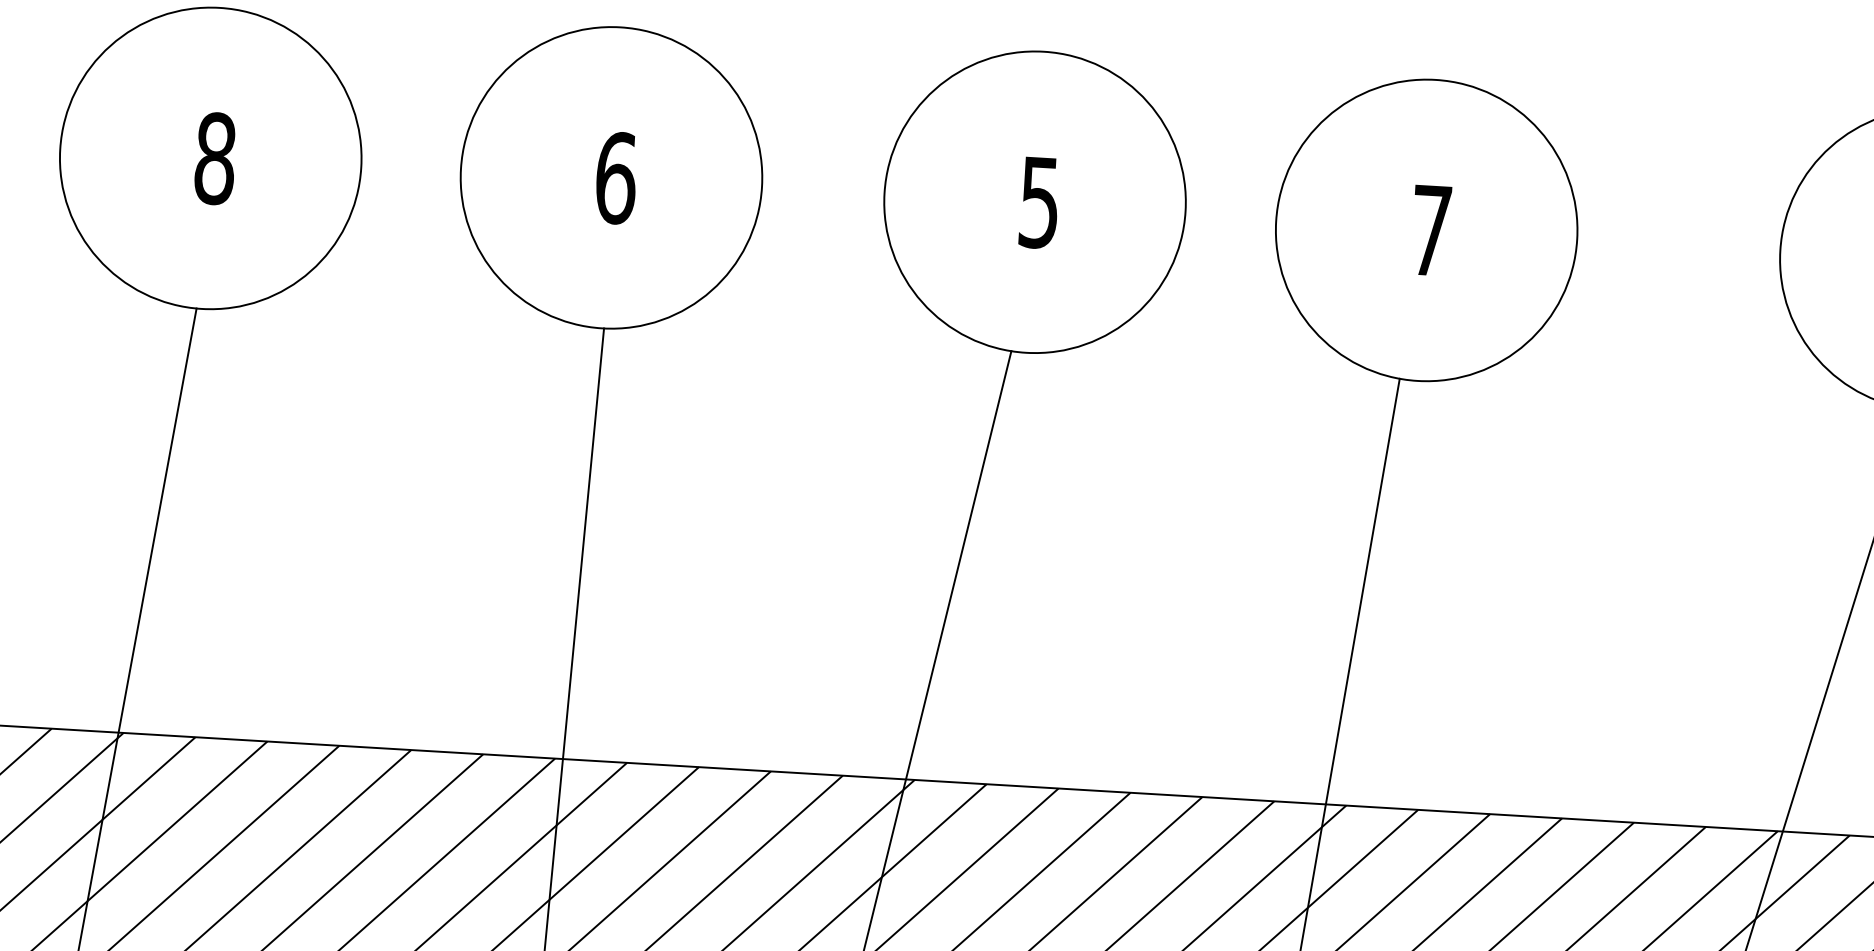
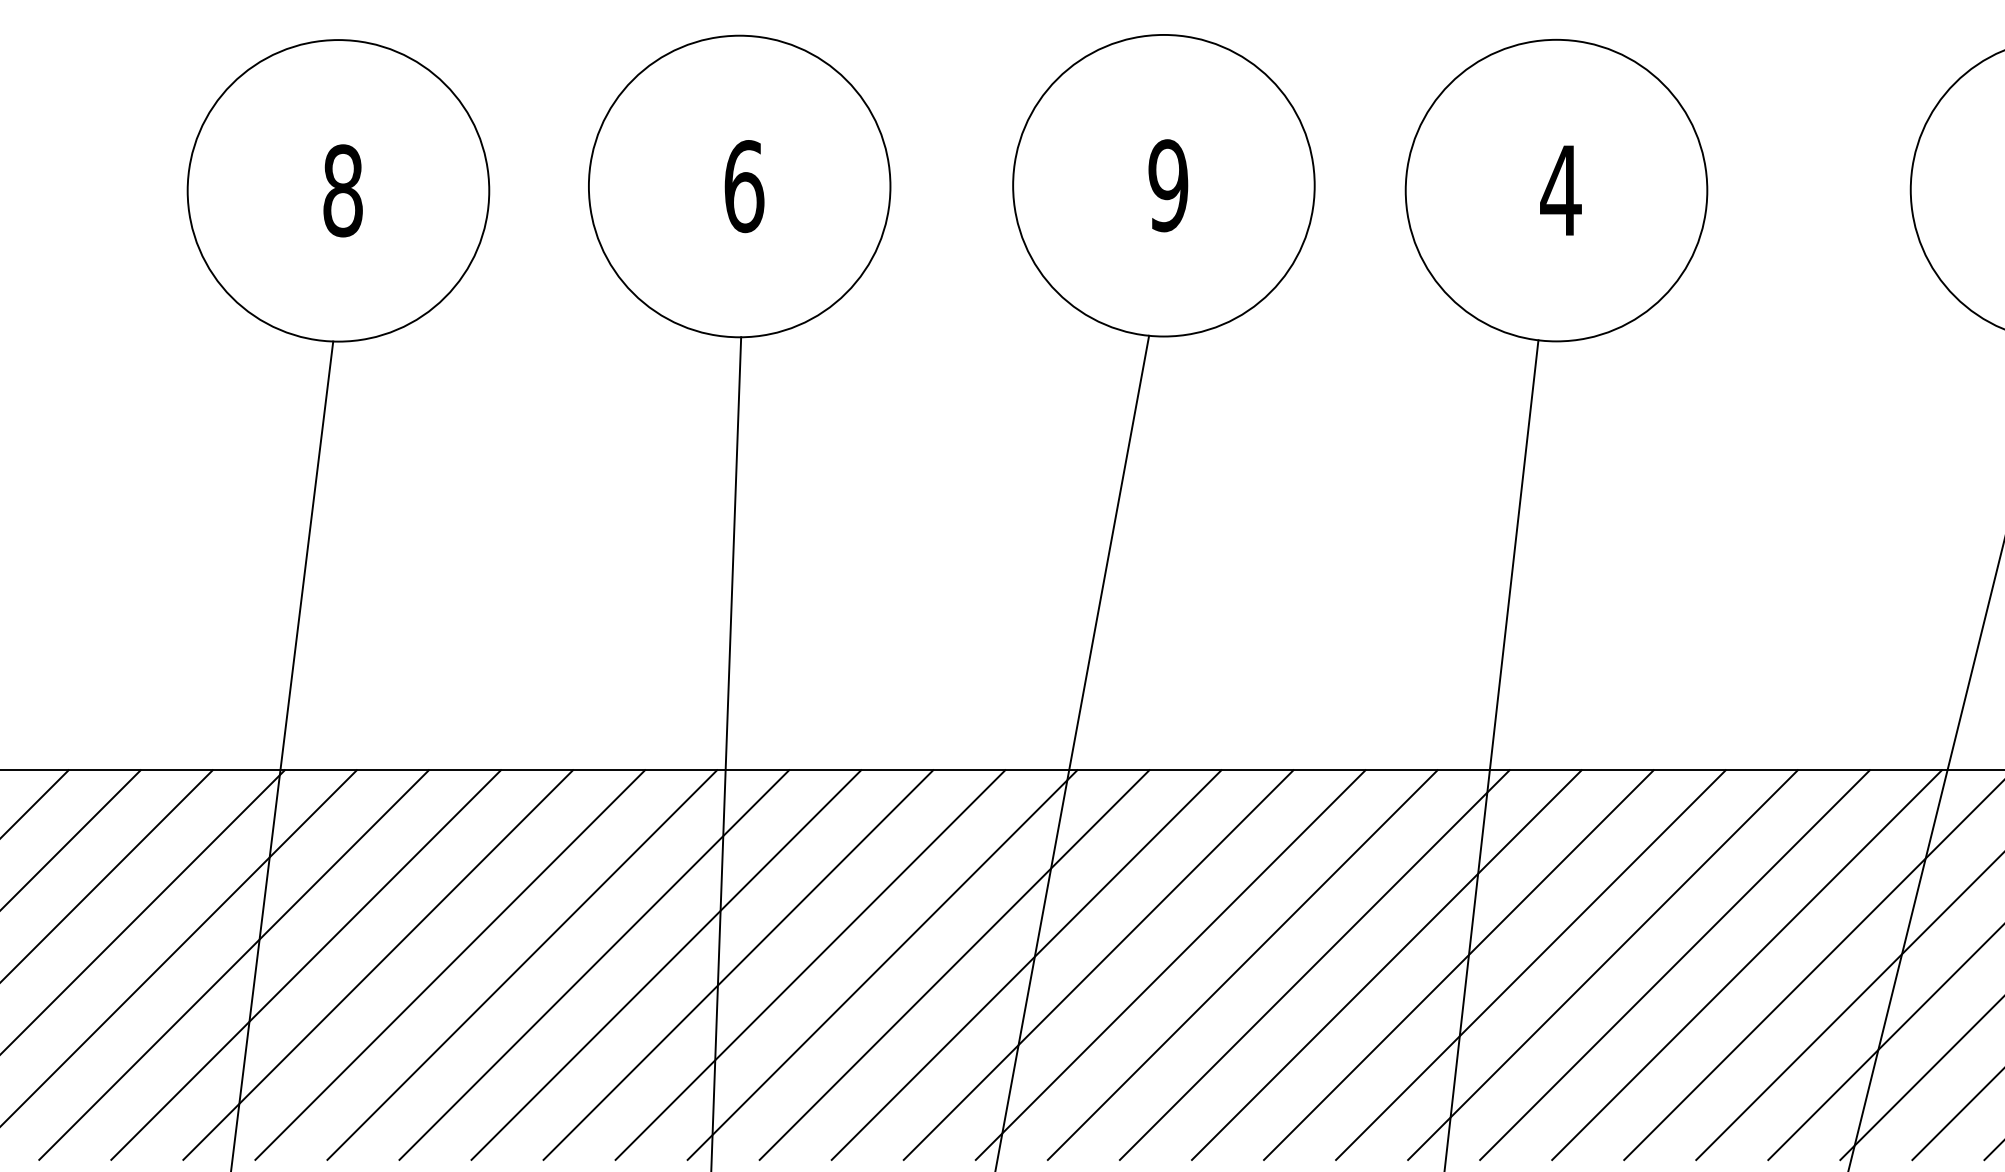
text: (1039, 202) -> (1168, 185), 5 -> 9
text: (1430, 230) -> (1560, 190), 7 -> 4

